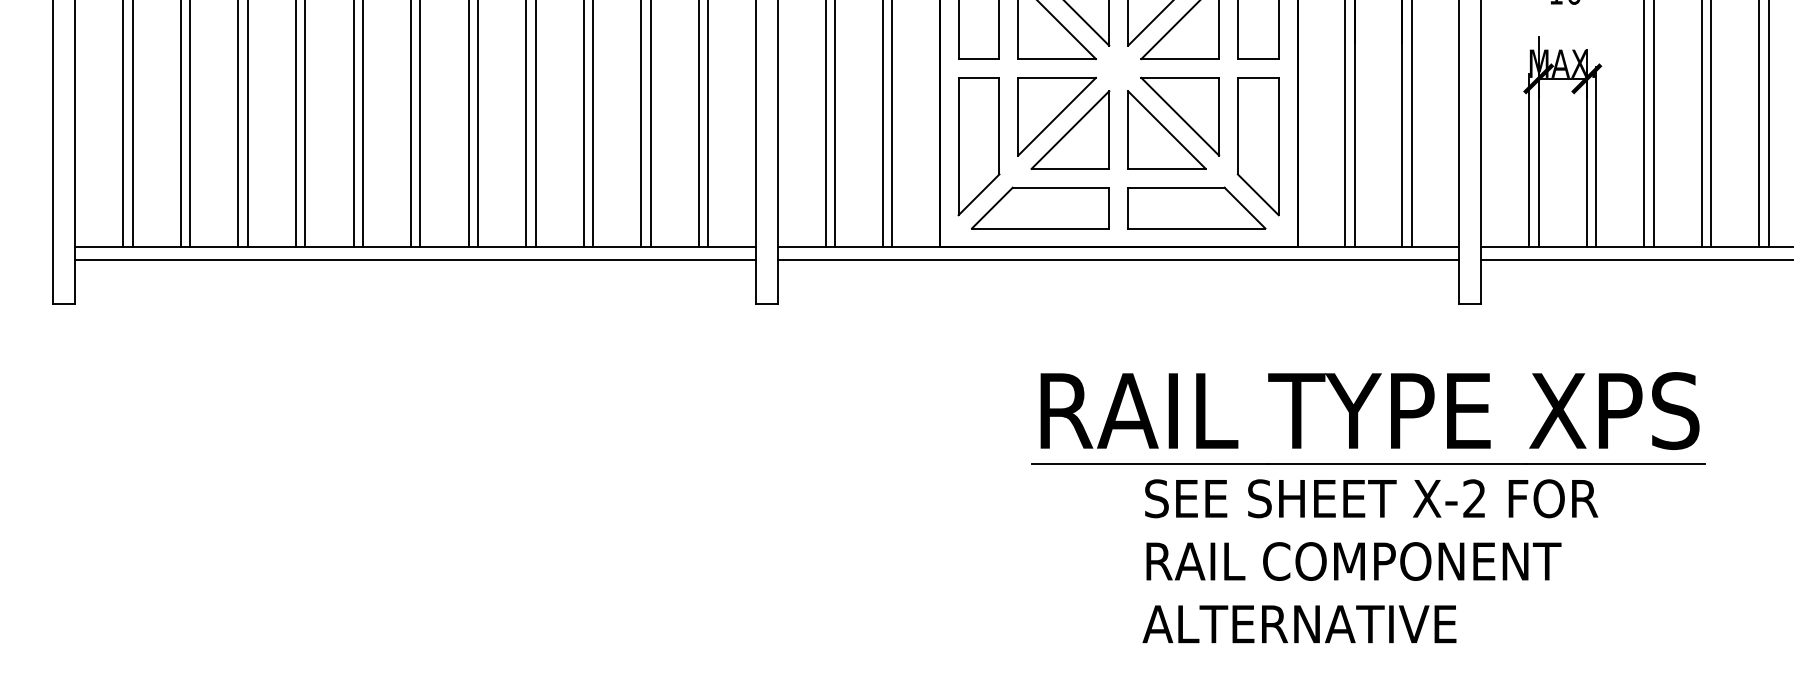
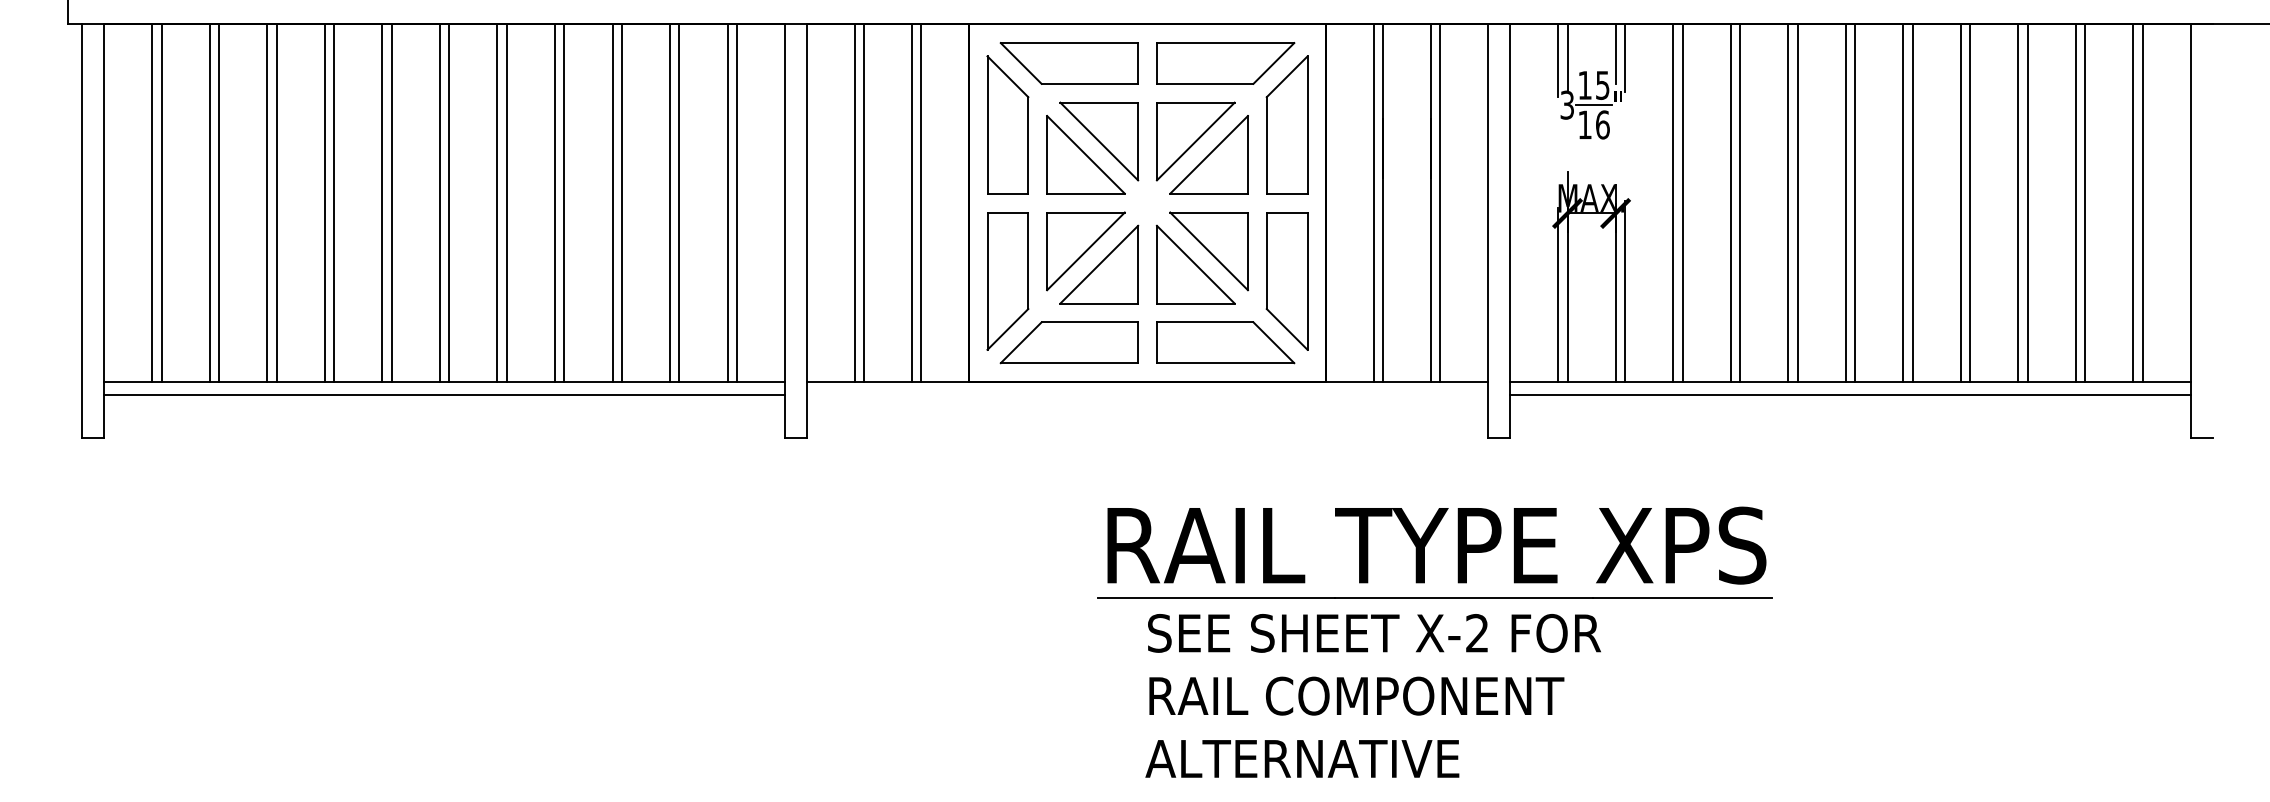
line: (1118, 259) -> (1147, 394), removed
part: (1357, 417) -> (1424, 552), moved
text: (1369, 560) -> (1372, 695), moved

